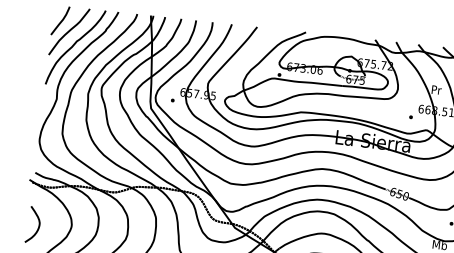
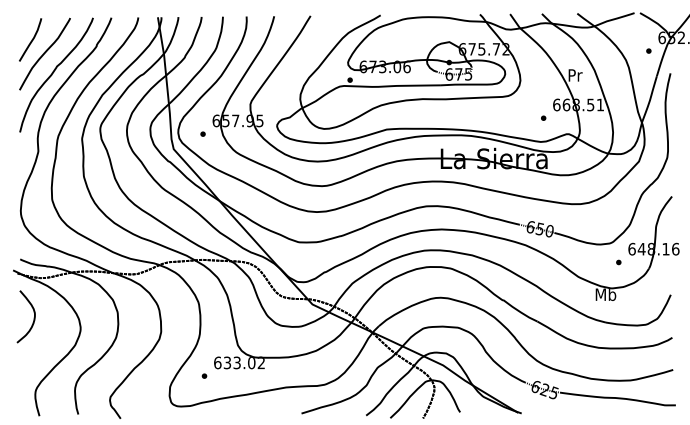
curve: (38, 226) -> (33, 317), moved

